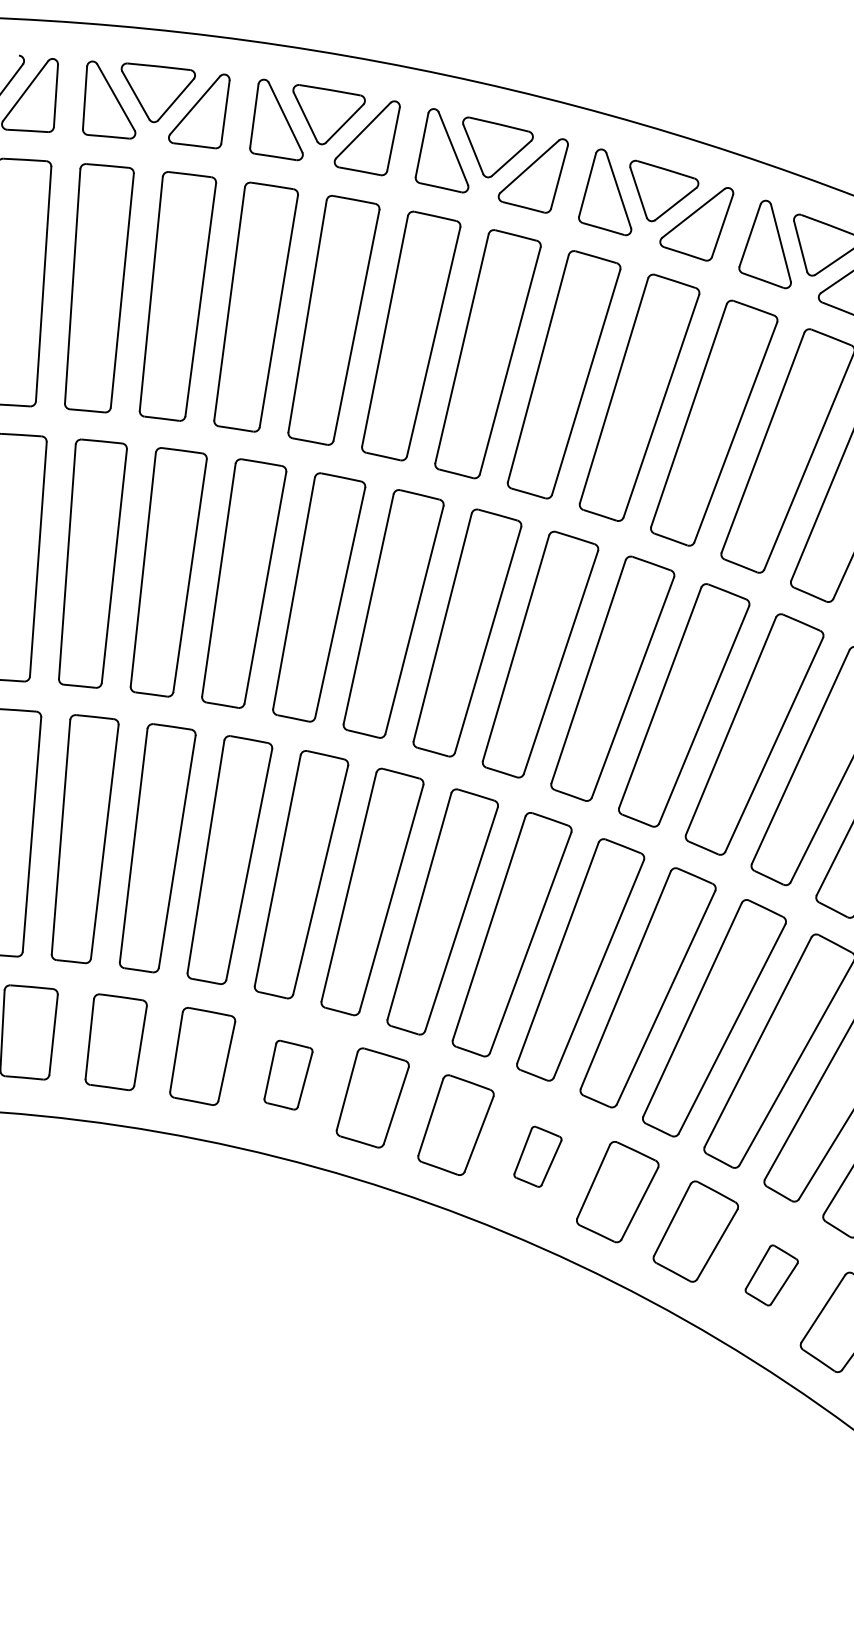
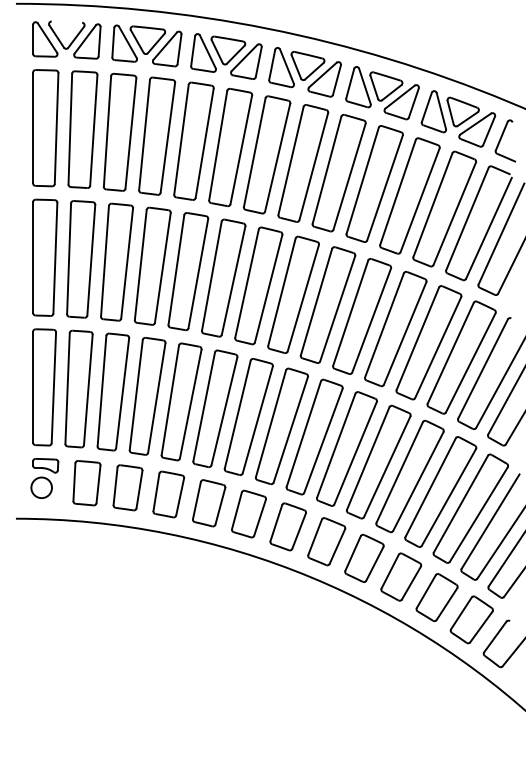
part: (289, 1075) -> (209, 503), size x1.43
part: (537, 1156) -> (326, 541), size x1.67
part: (770, 1274) -> (436, 597), size x1.67

